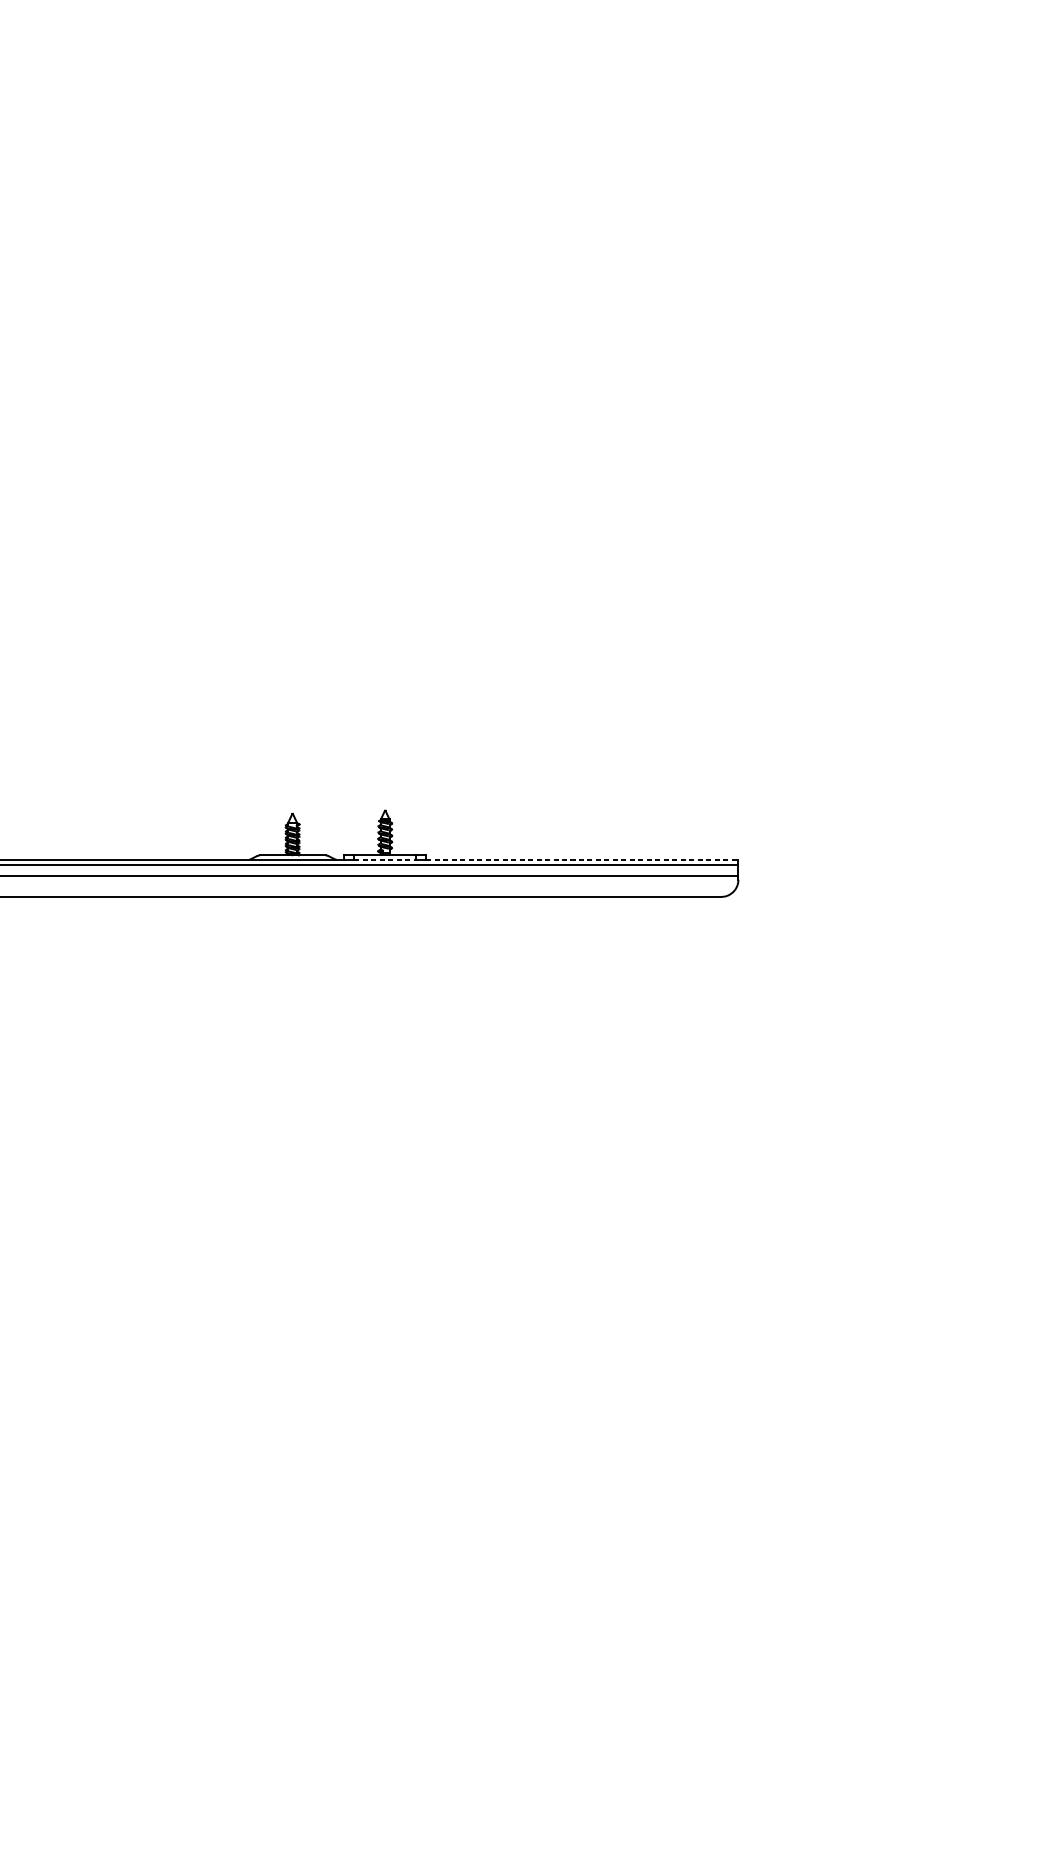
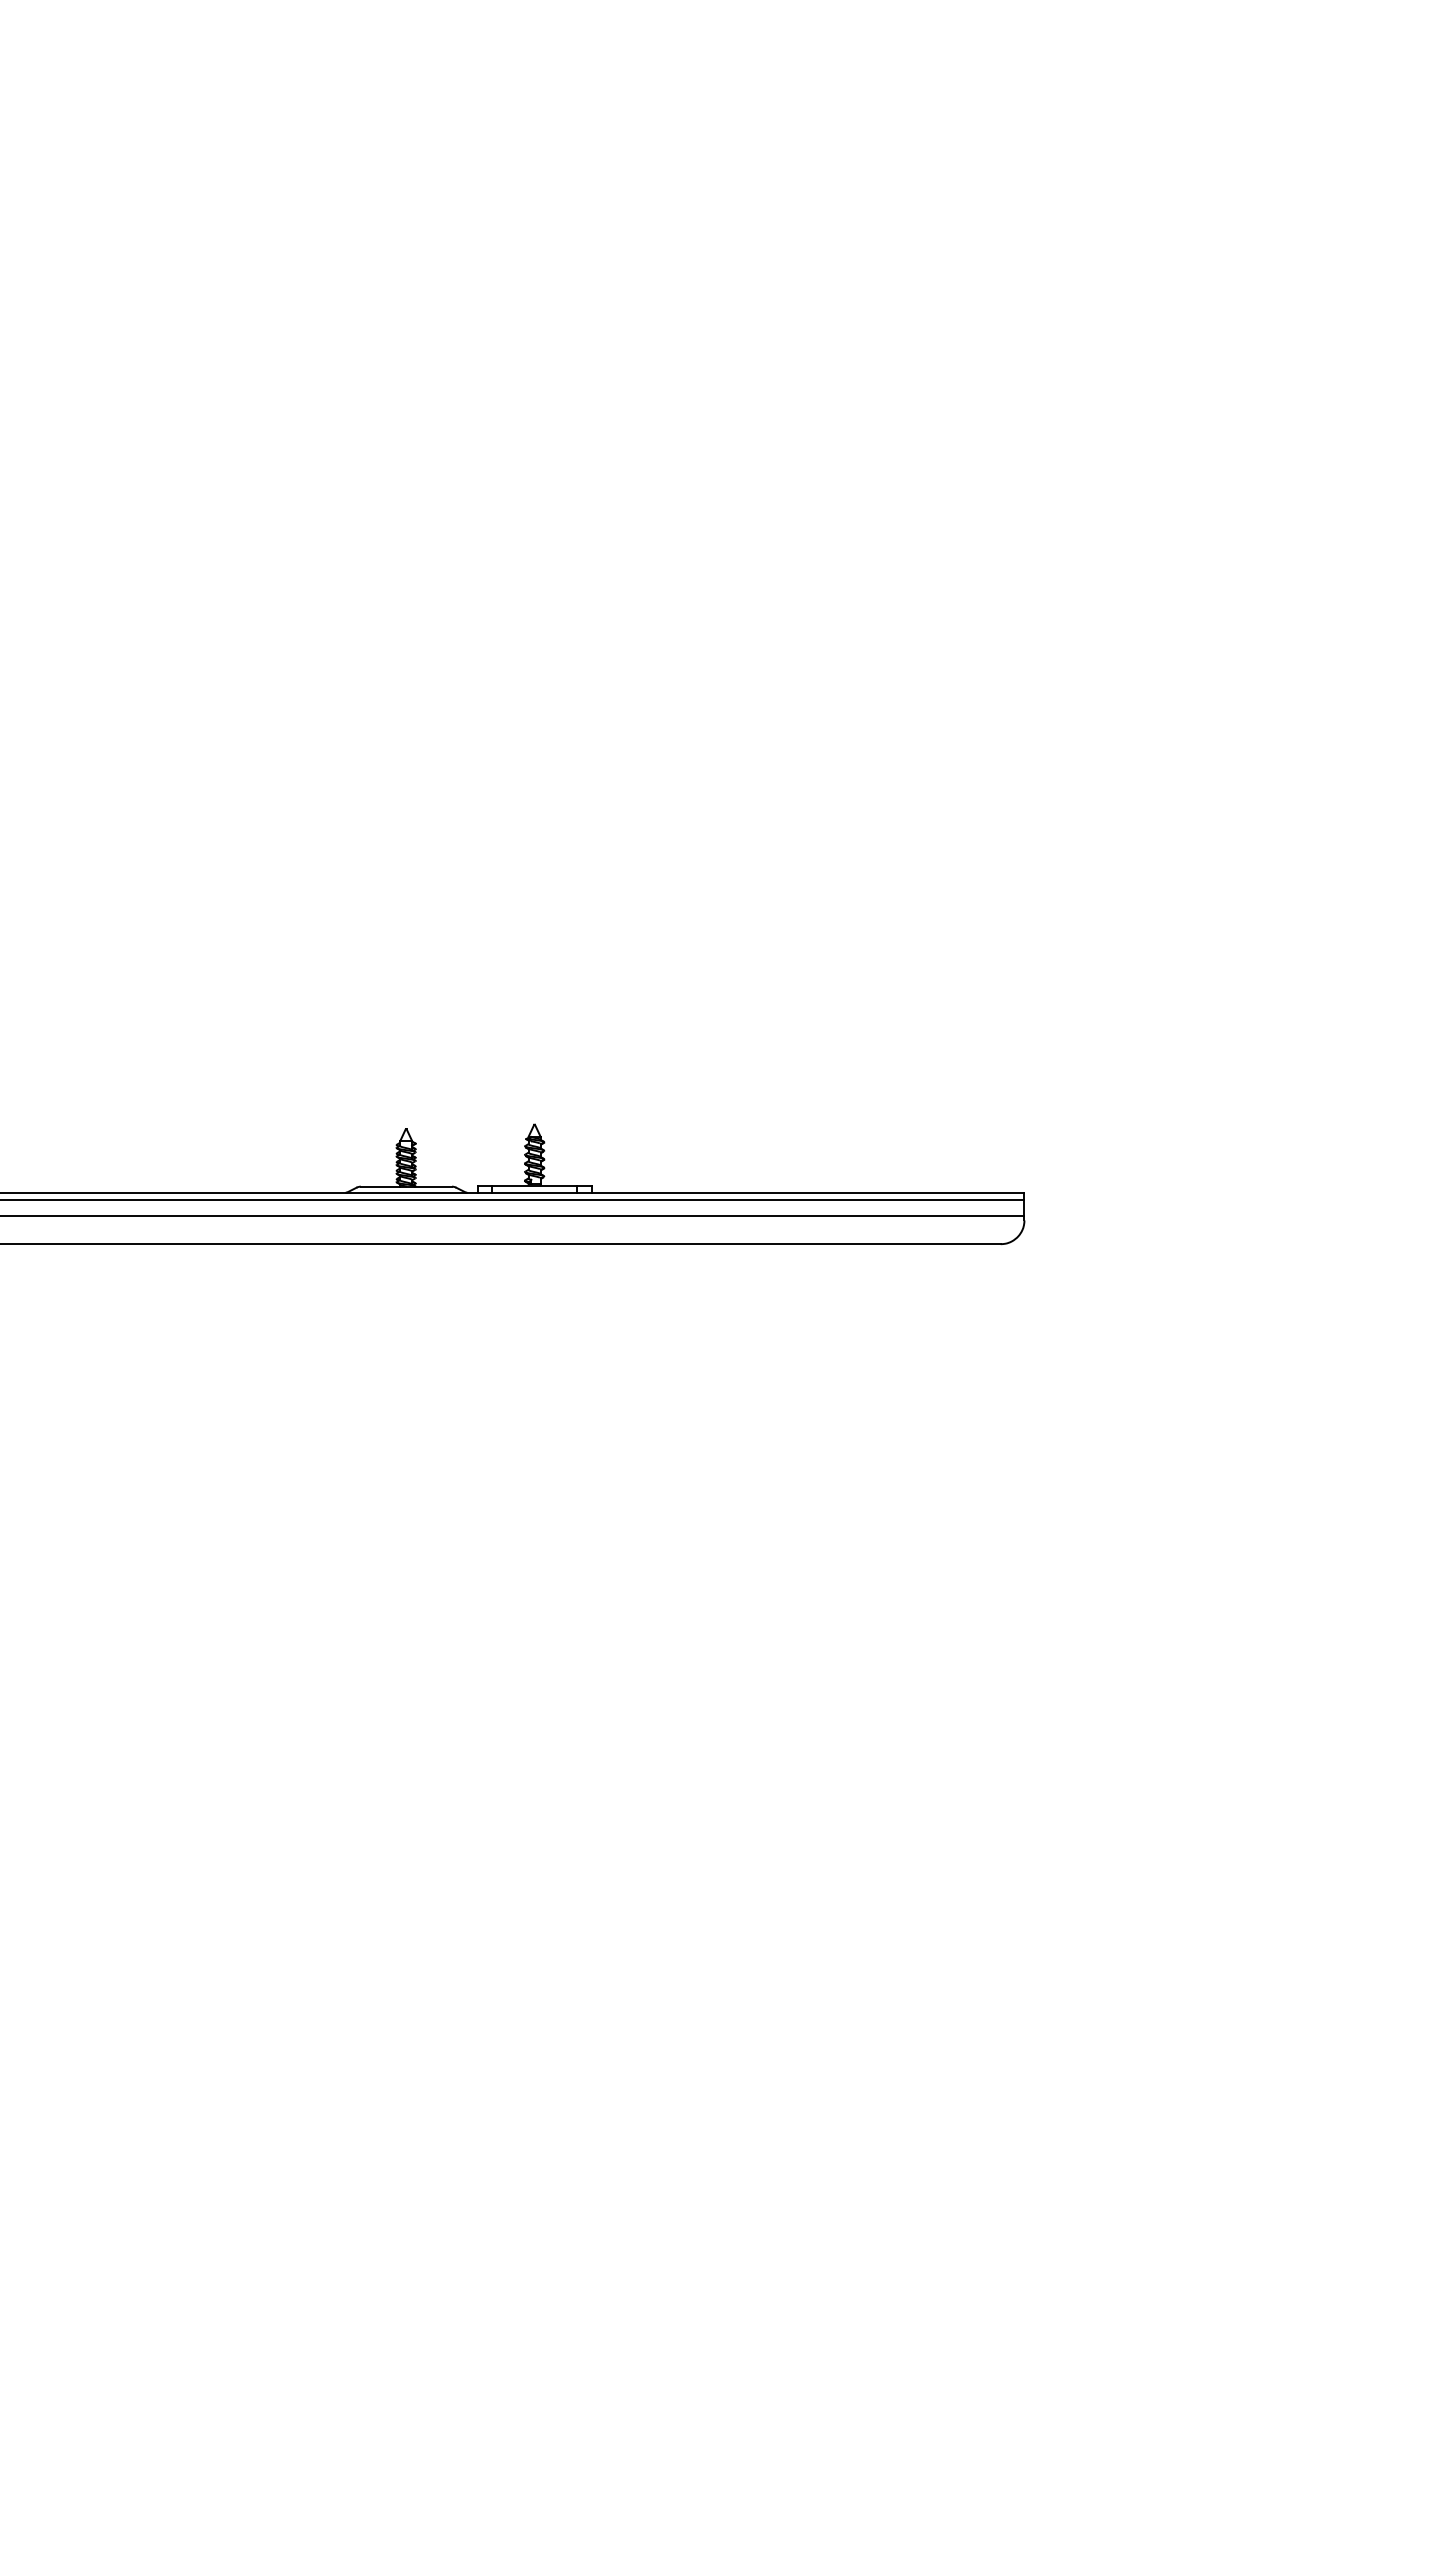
line: (385, 859) -> (534, 1192), dashed -> solid
line: (582, 859) -> (808, 1192), dashed -> solid

